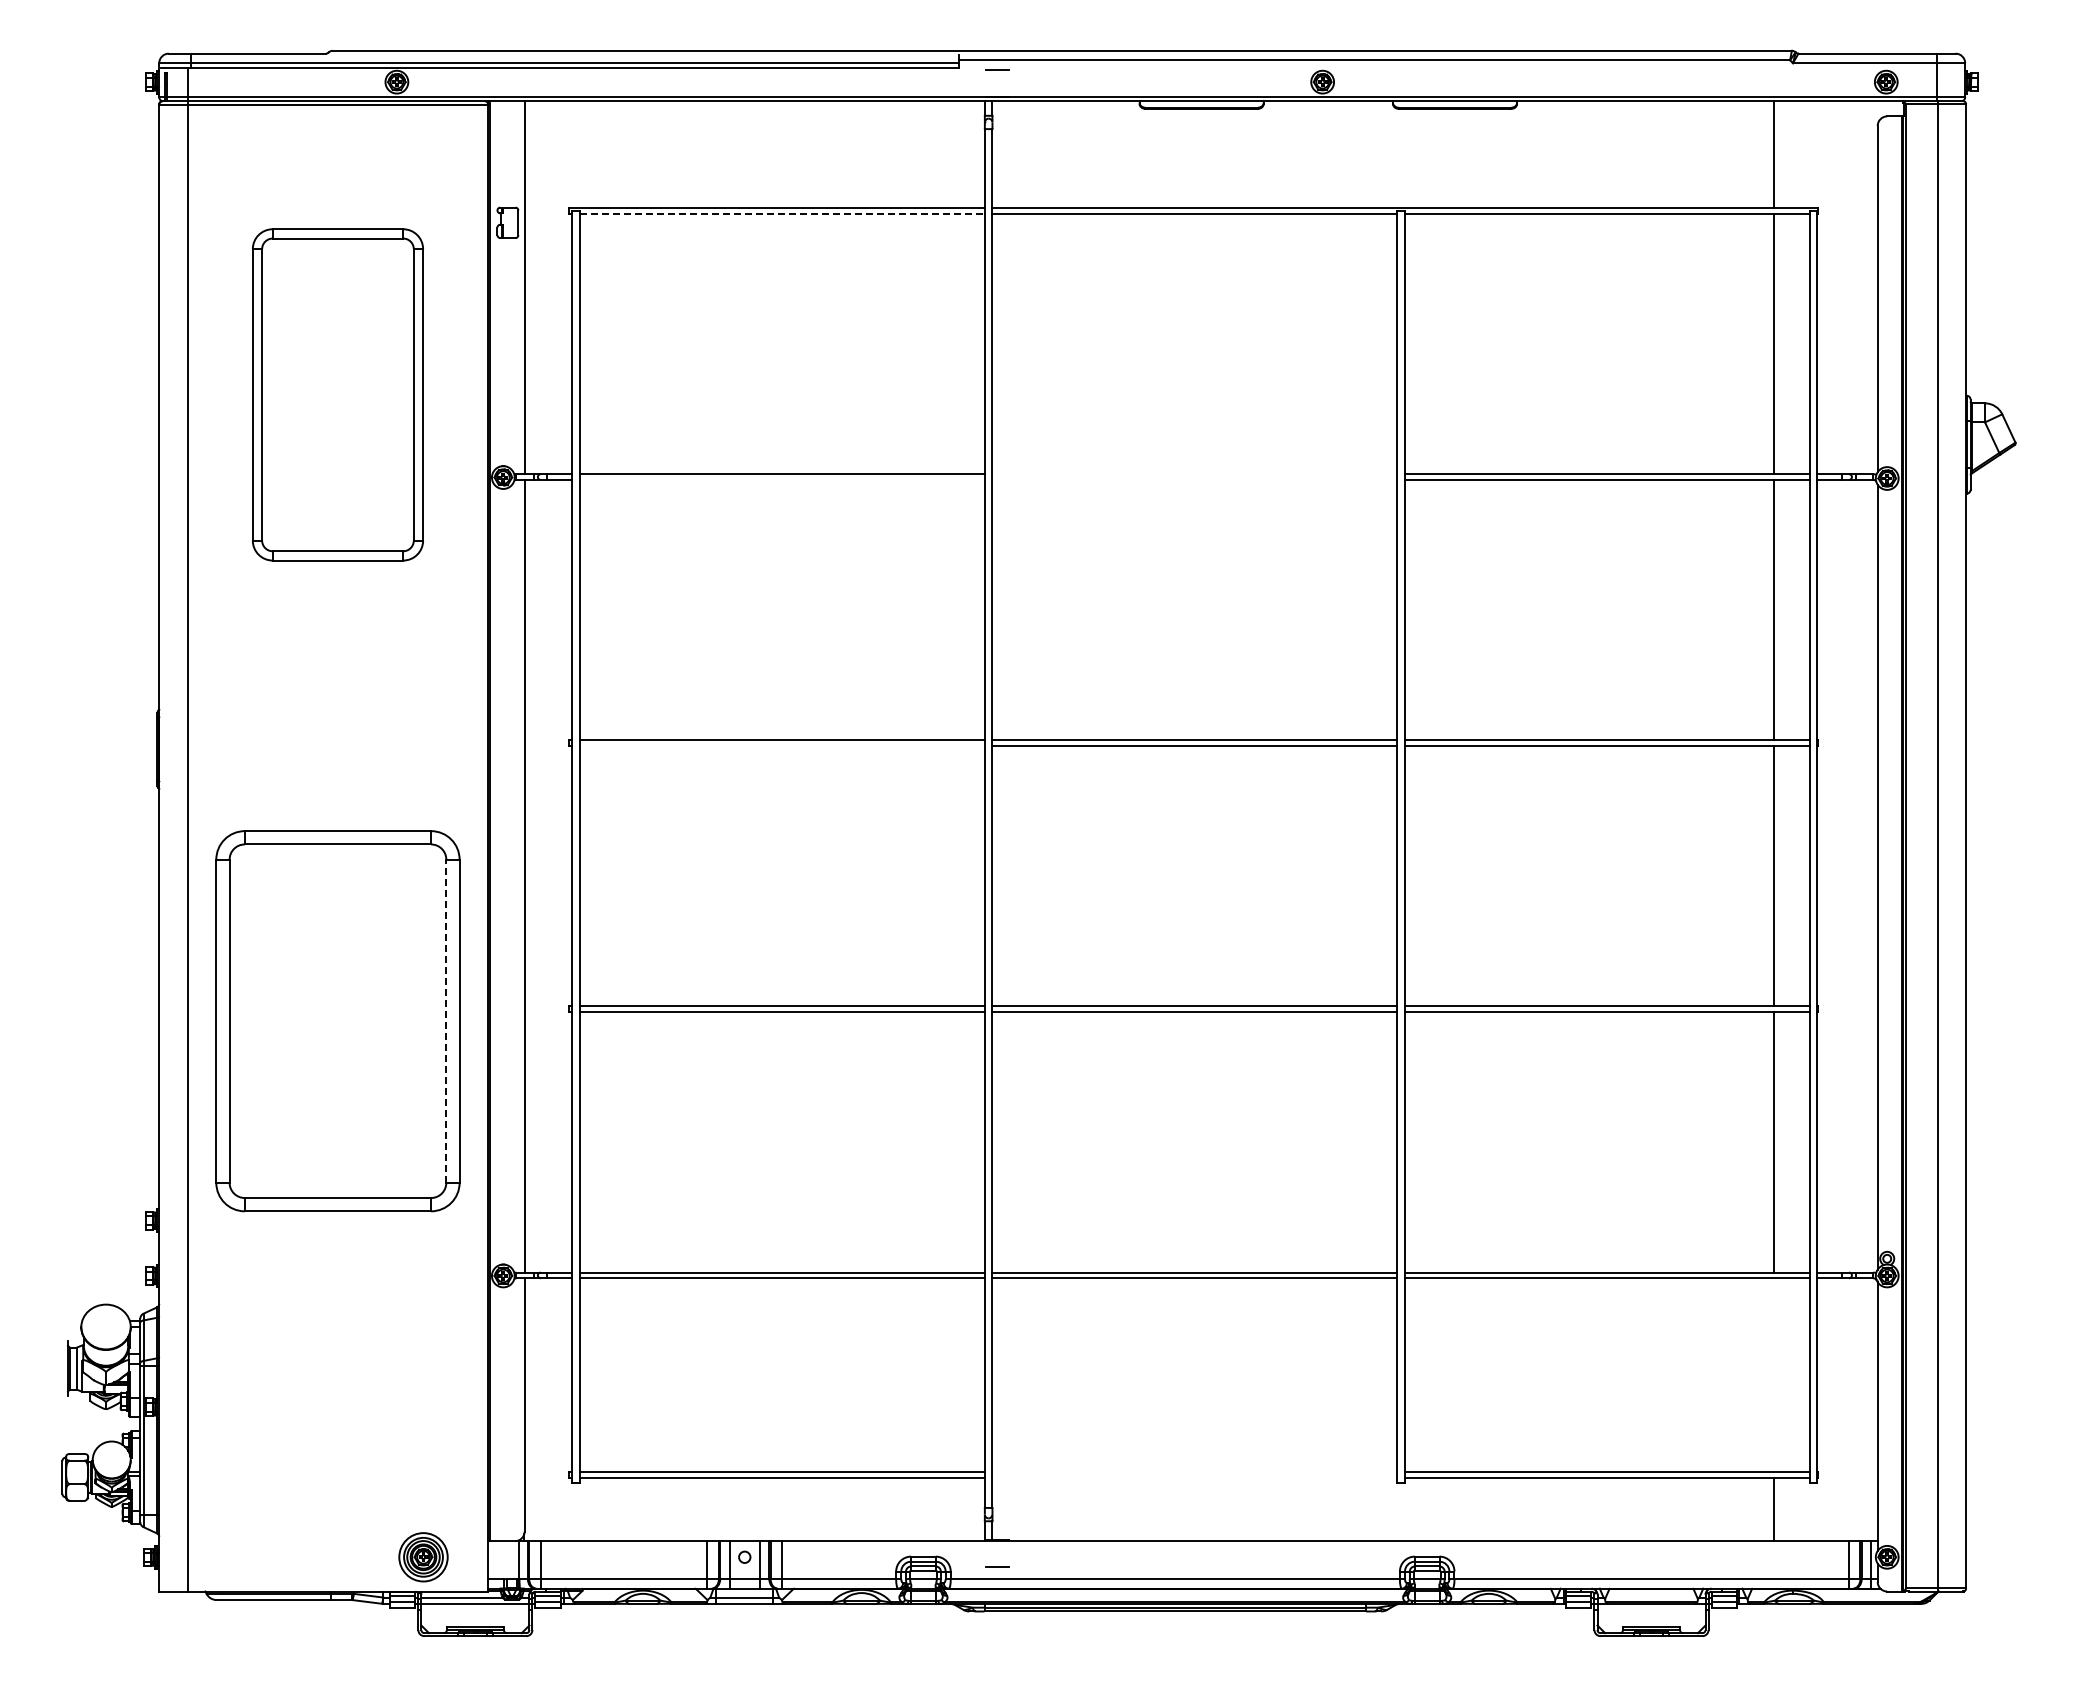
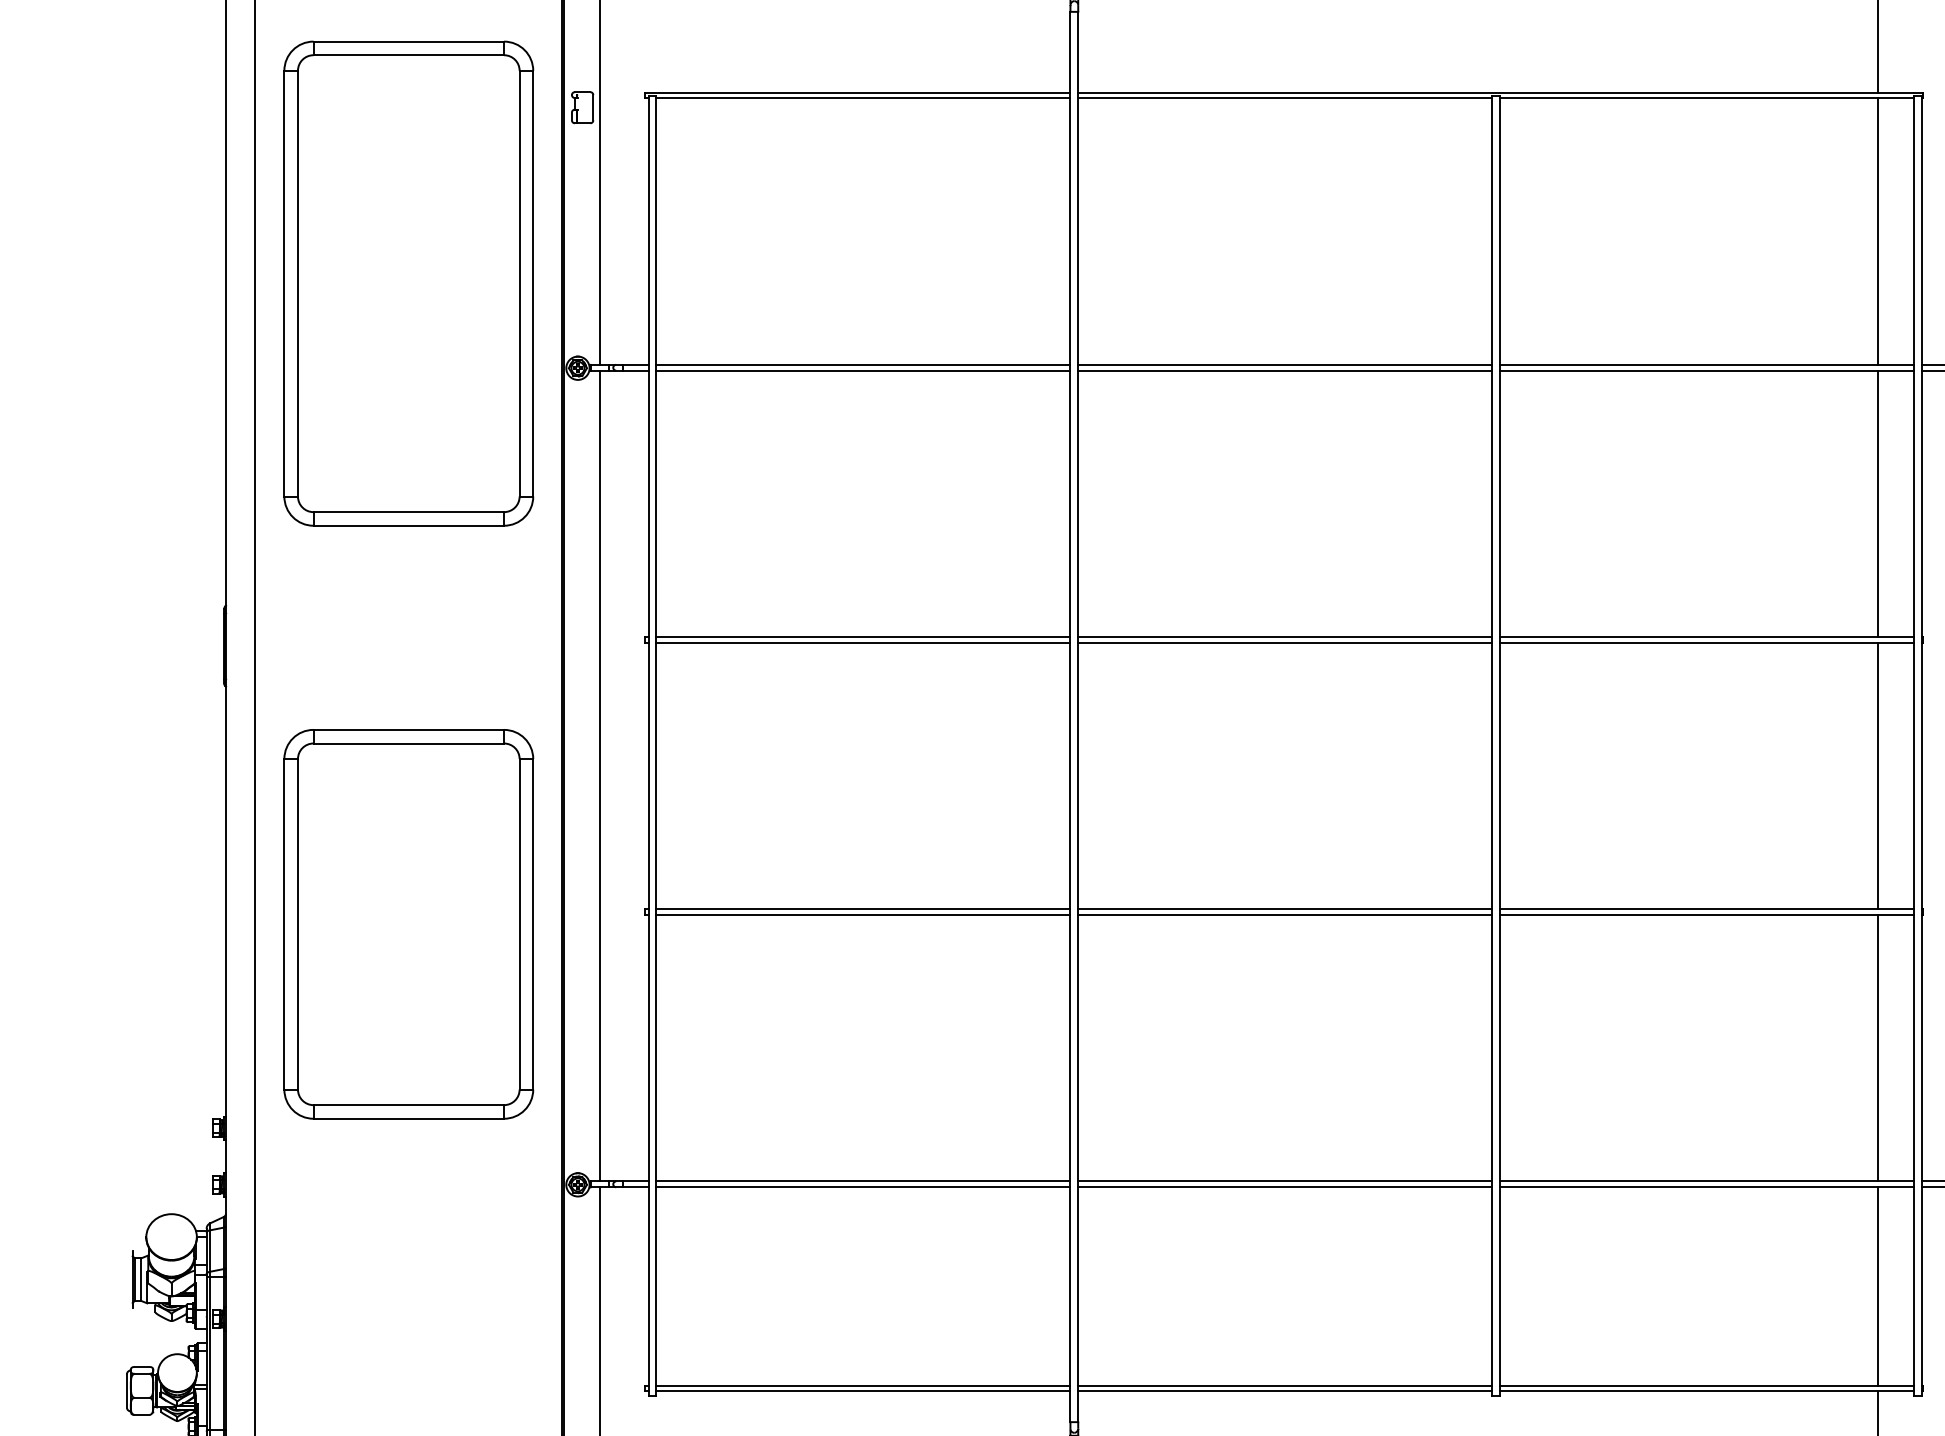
line: (782, 213) -> (863, 98), dashed -> solid
part: (337, 394) -> (408, 283), size x1.43
line: (1194, 474) -> (1284, 365), added
line: (781, 479) -> (862, 370), added
line: (1194, 479) -> (1284, 370), added
line: (781, 746) -> (862, 643), added
line: (446, 1021) -> (519, 924), dashed -> solid
line: (1774, 1375) -> (1878, 1286), added
line: (1194, 1472) -> (1284, 1385), added
line: (1194, 1477) -> (1284, 1390), added

